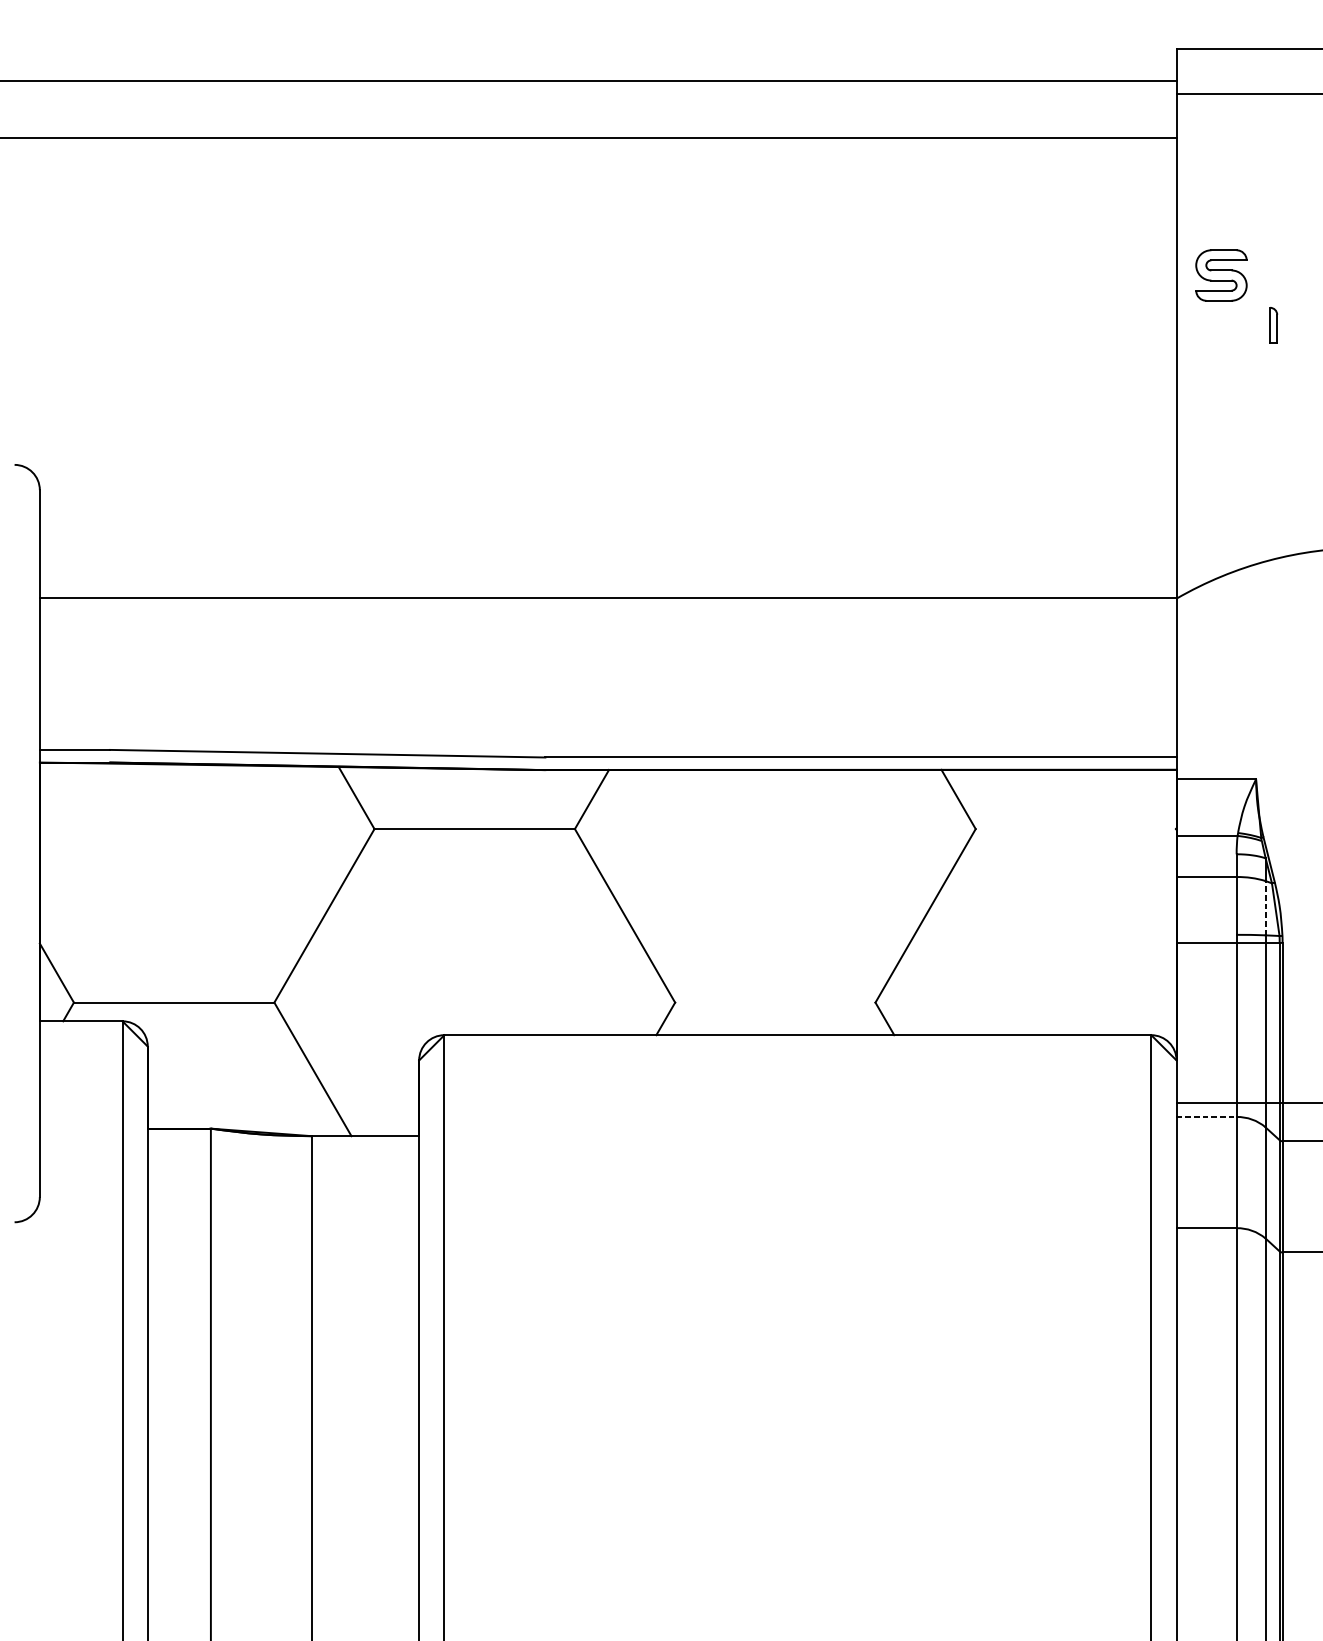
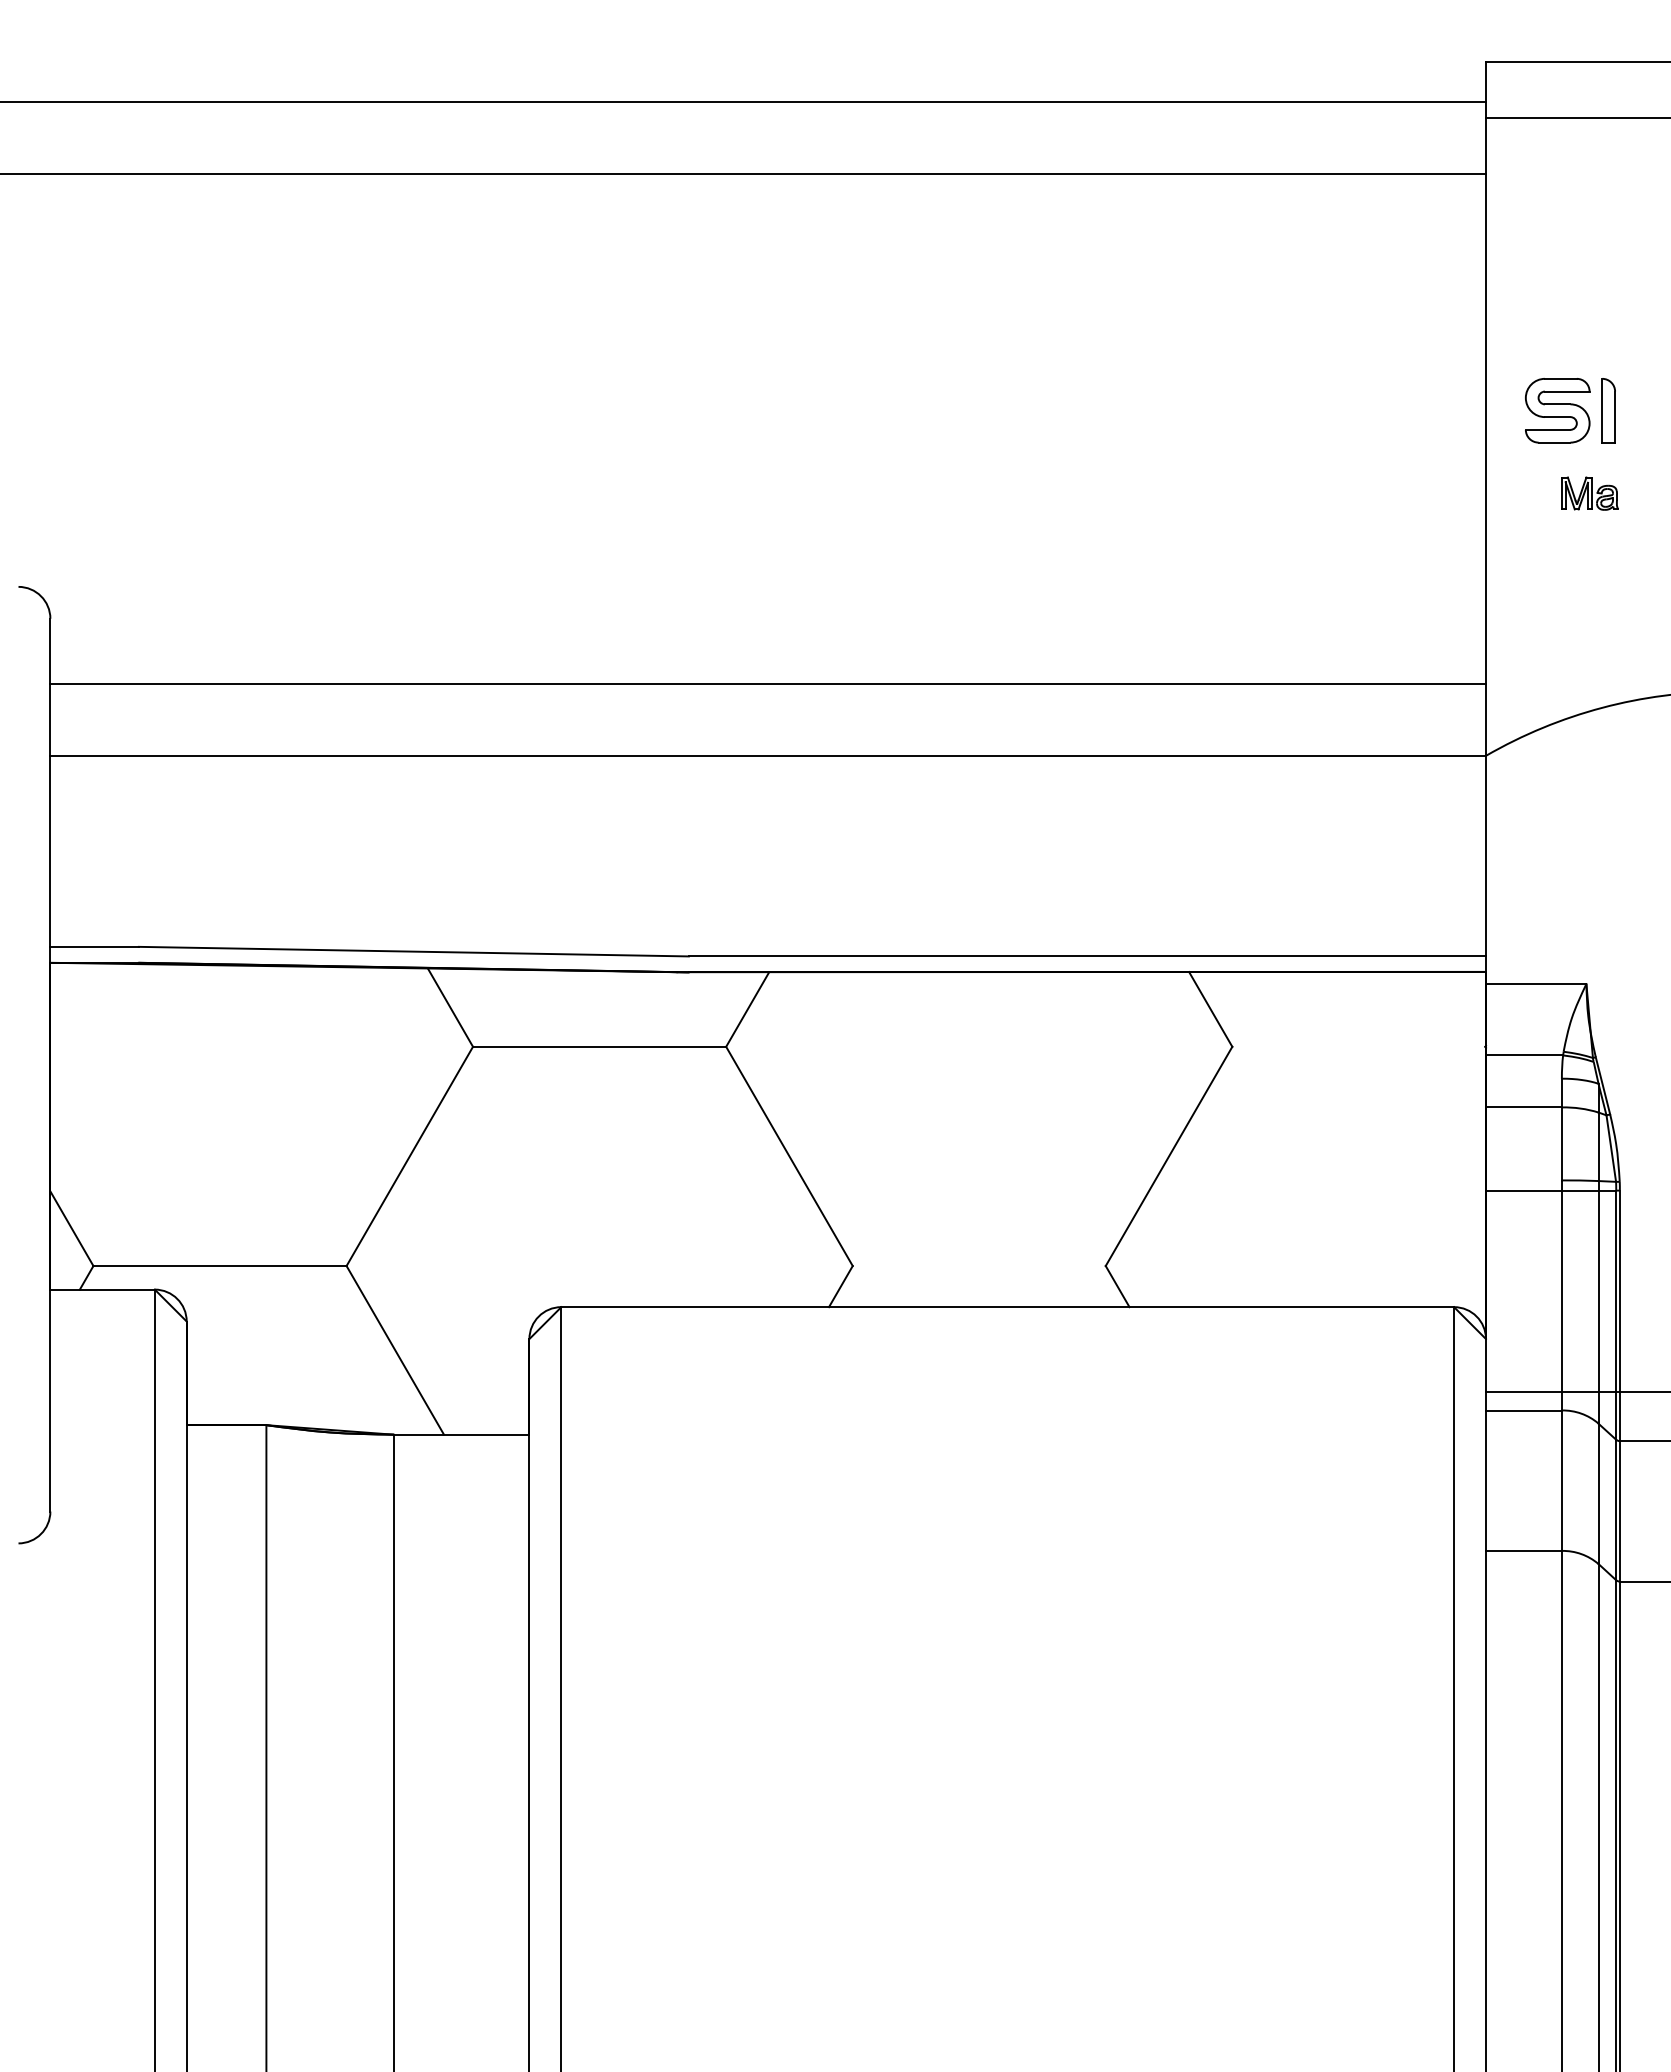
part: (1221, 275) -> (1557, 410), moved
part: (1273, 325) -> (1608, 410), size x1.43
part: (1258, 390) -> (1589, 493), added
line: (607, 541) -> (767, 683), added
line: (1265, 907) -> (1598, 1146), dashed -> solid
line: (1206, 1117) -> (1523, 1410), dashed -> solid

